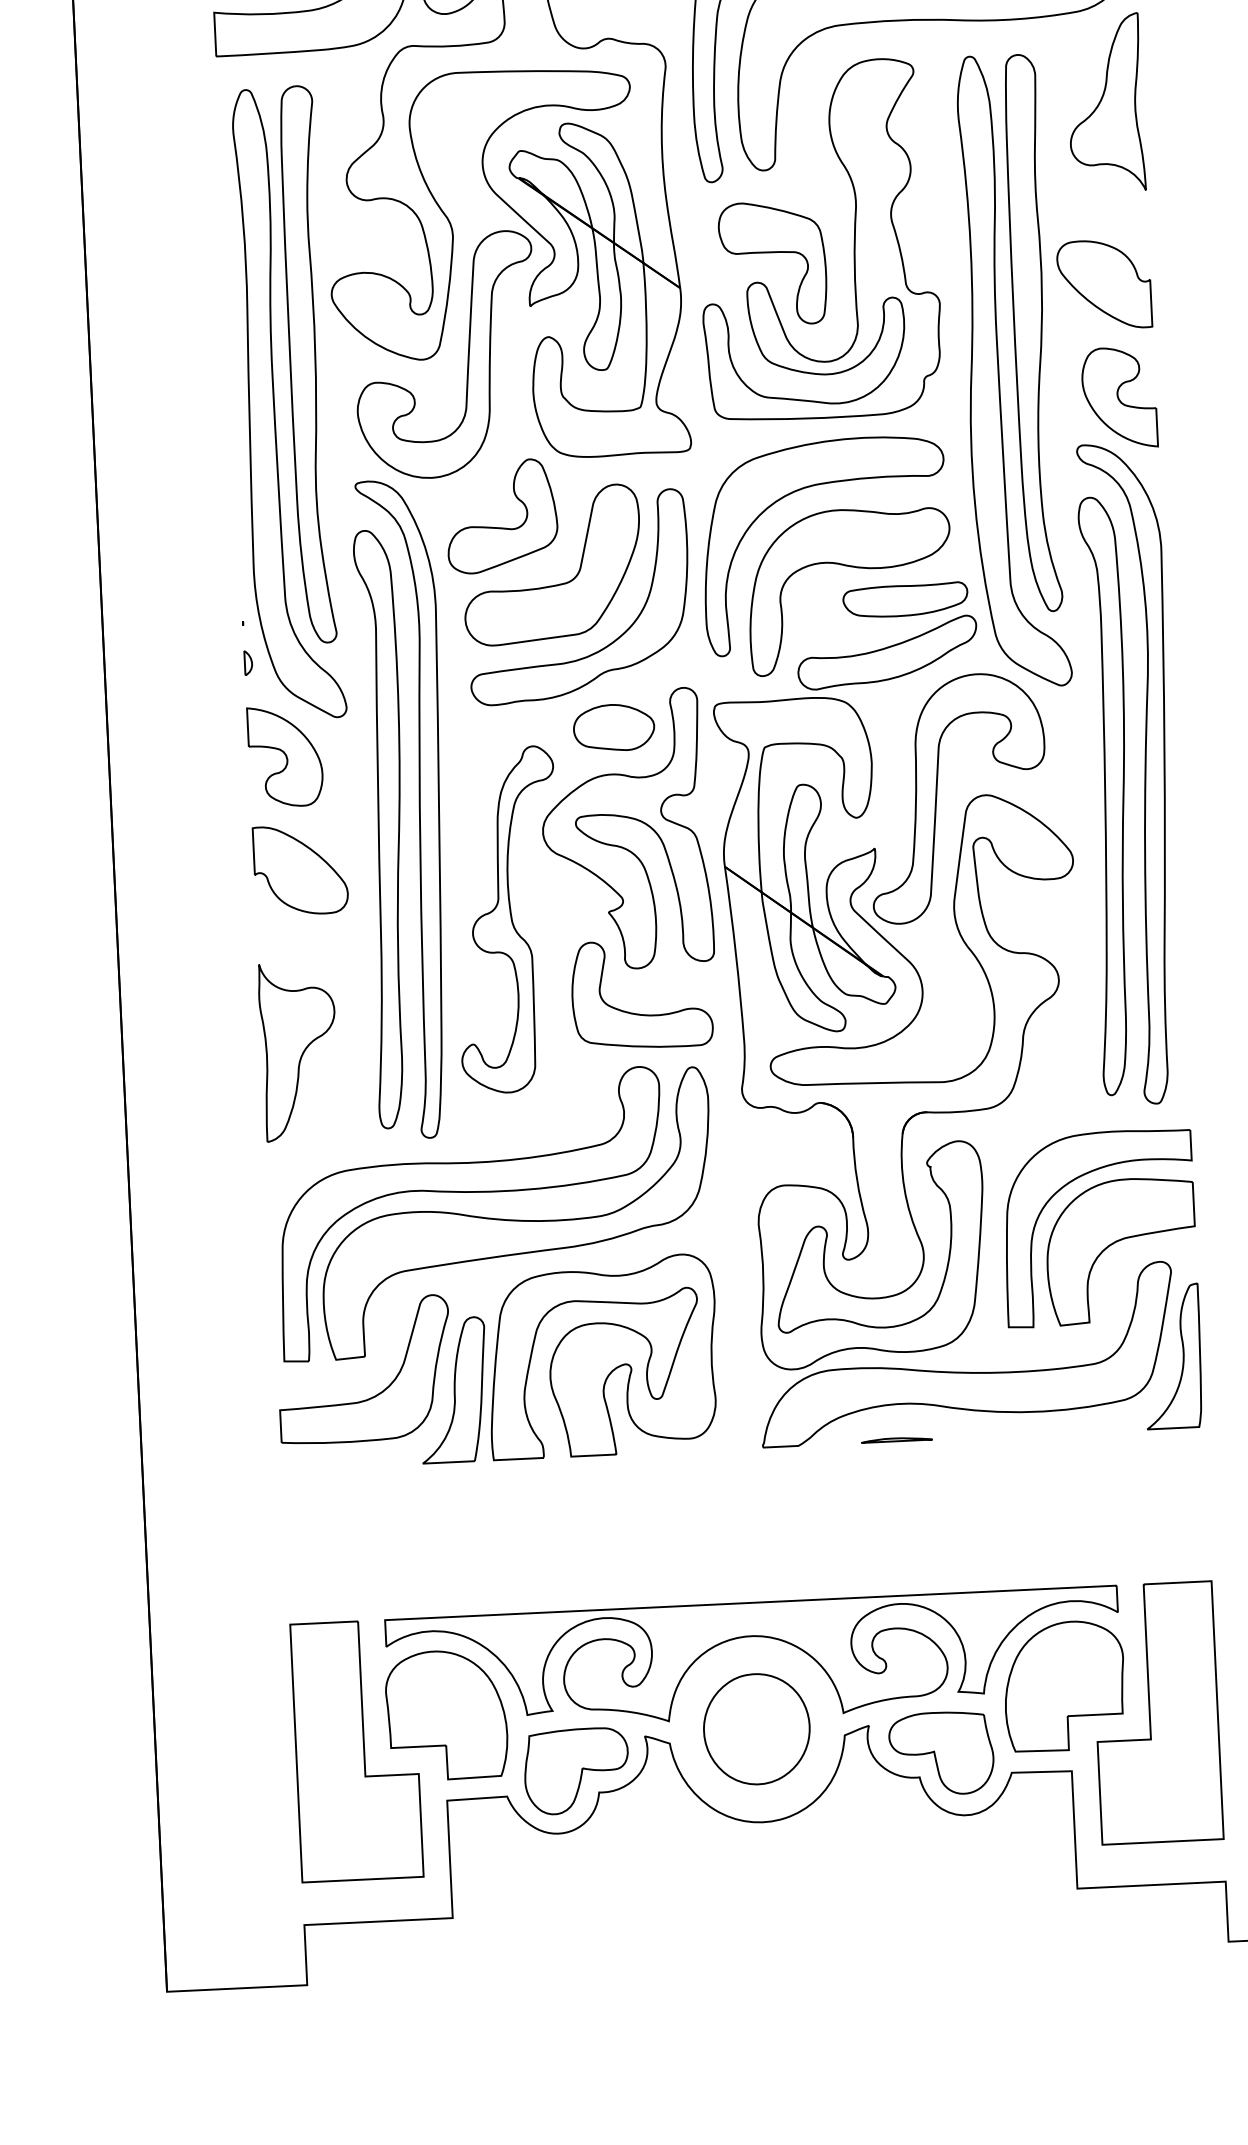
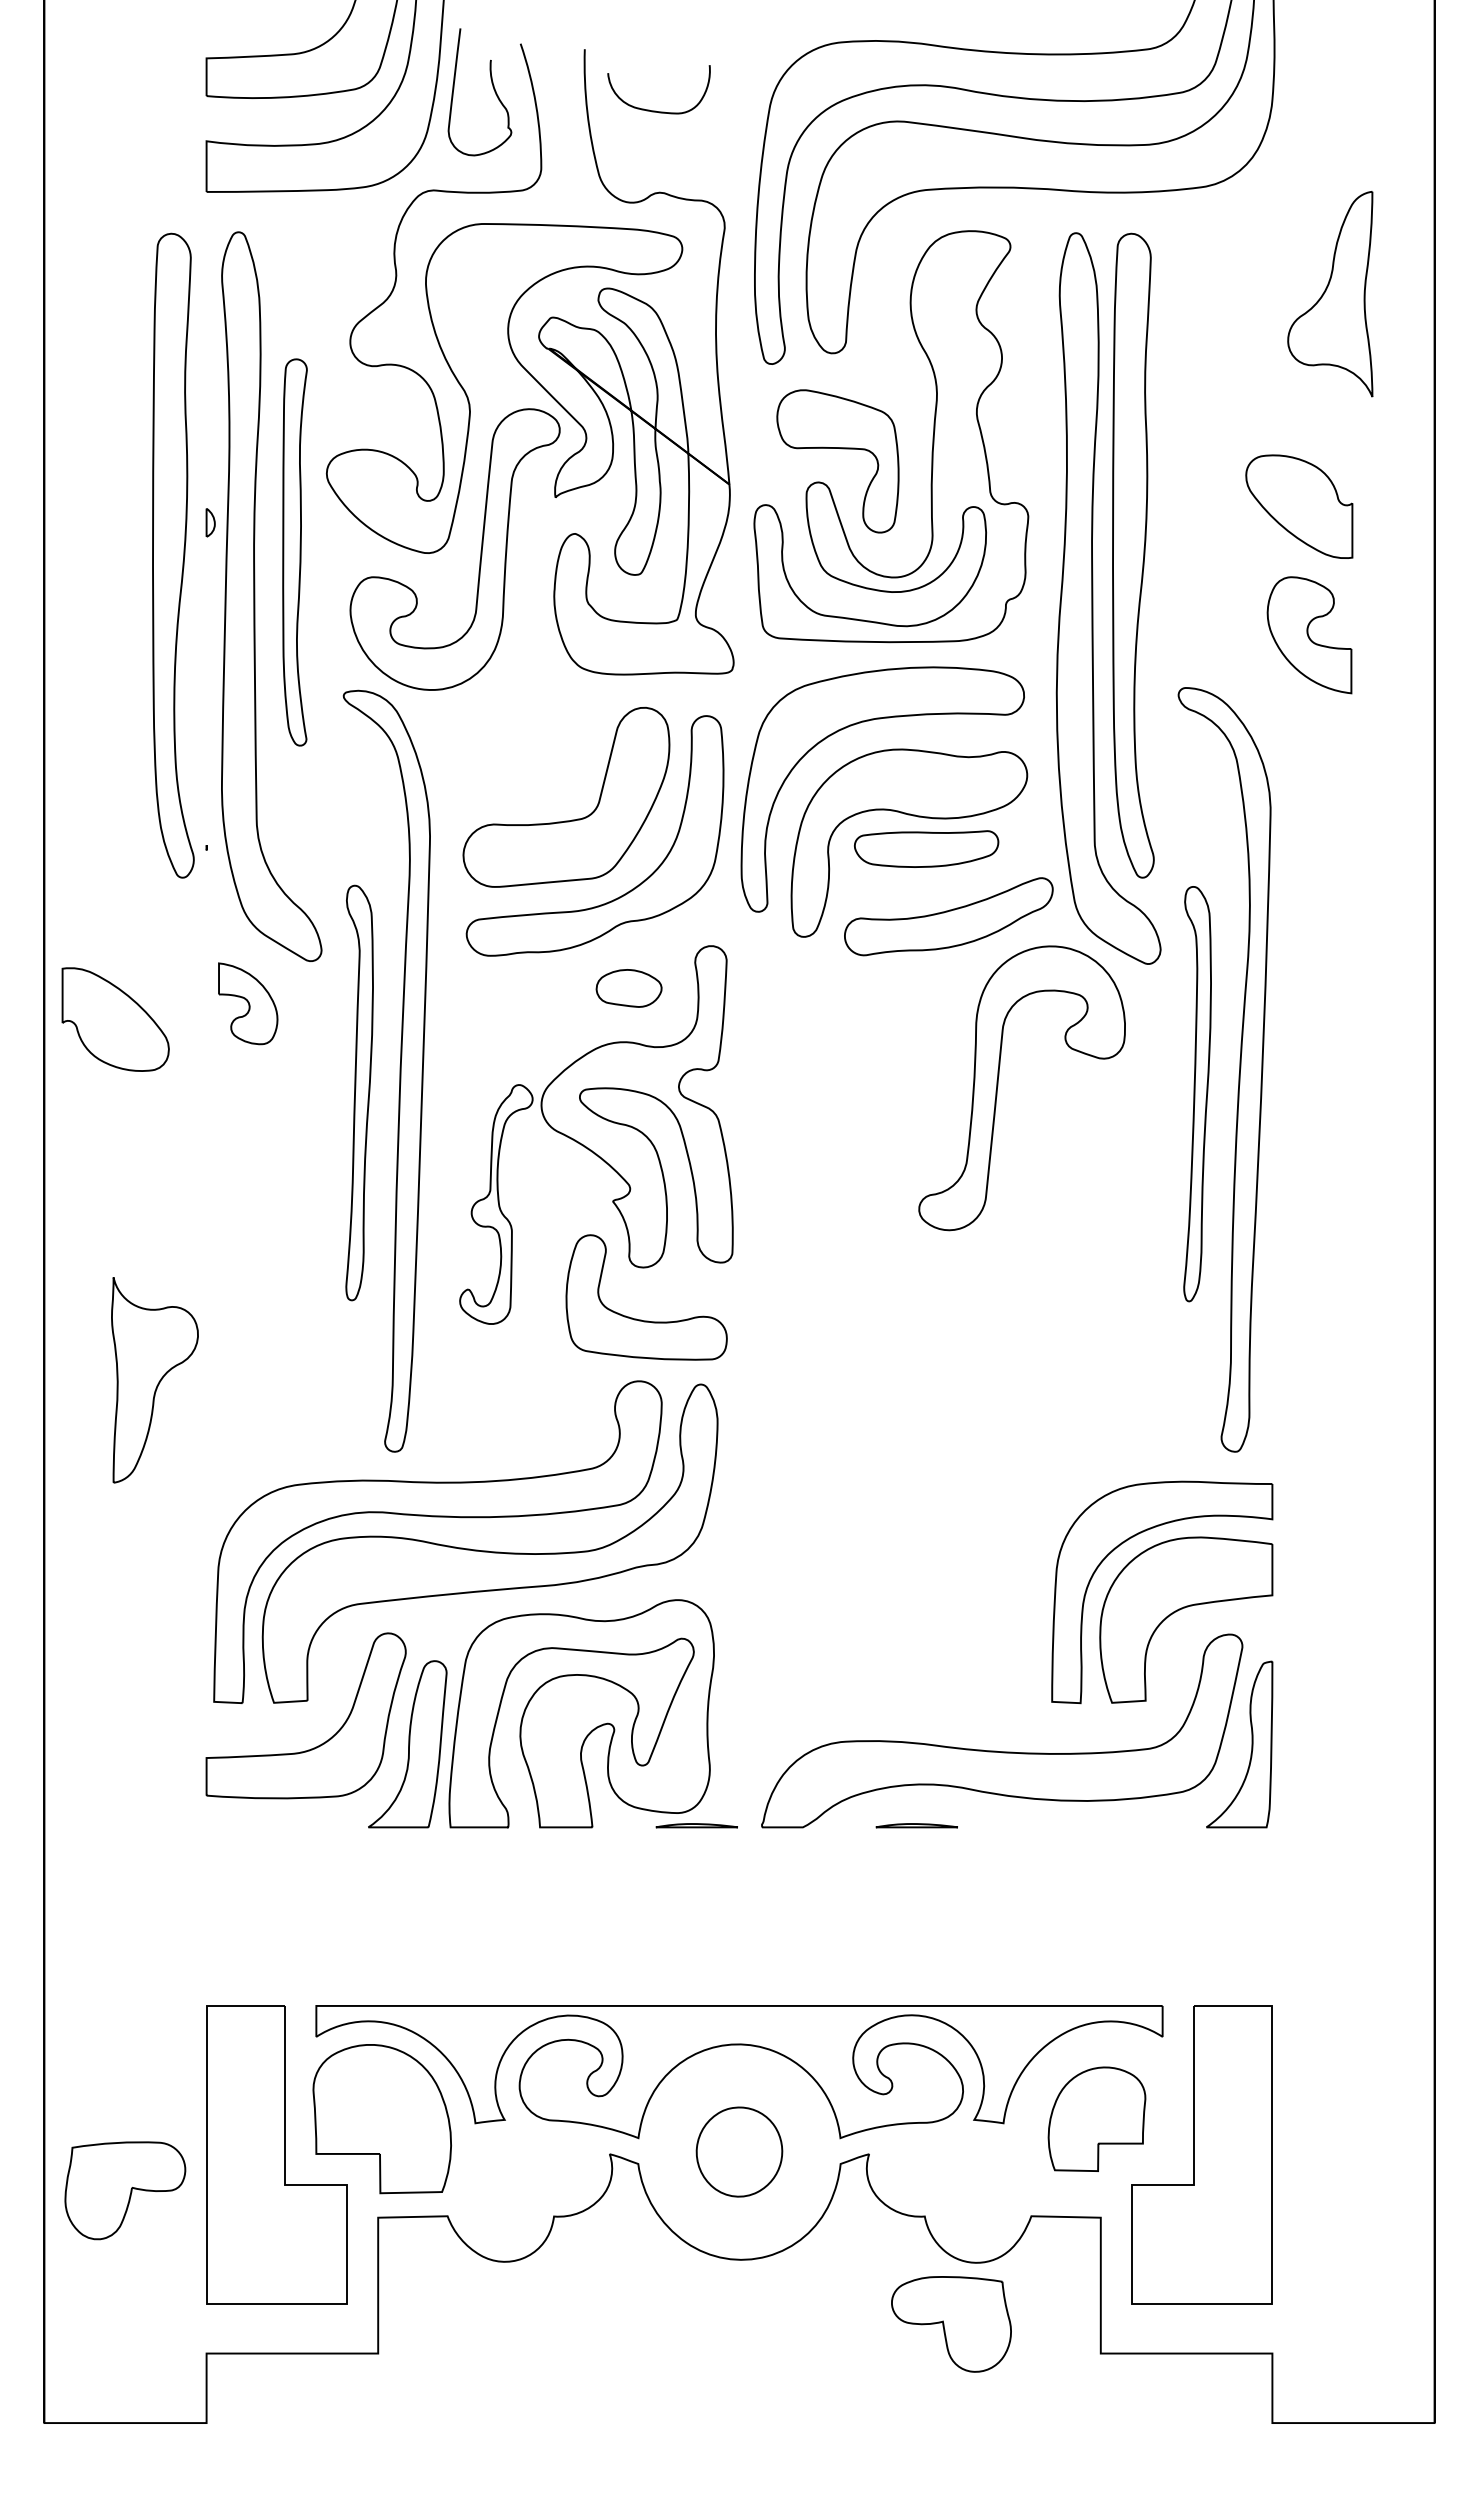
part: (1105, 103) -> (1330, 294), moved
part: (1104, 284) -> (1299, 506), moved
part: (306, 364) -> (294, 552), size x0.6
part: (202, 372) -> (173, 555), added
part: (1119, 398) -> (1309, 635), moved
part: (499, 527) -> (507, 750), removed
part: (905, 599) -> (926, 848), moved
part: (248, 662) -> (210, 522), moved
part: (613, 727) -> (628, 988), size x0.7
part: (284, 756) -> (247, 1003), size x0.7
part: (1109, 795) -> (1197, 1093), size x0.6
part: (385, 828) -> (359, 1092), size x0.6
part: (300, 870) -> (115, 1019), moved
part: (508, 919) -> (496, 1204), size x0.6
part: (904, 1028) -> (948, 1351), removed
part: (298, 1052) -> (154, 1380), moved
part: (706, 1448) -> (696, 1825), added
part: (1064, 1686) -> (1096, 2119), size x0.7
part: (756, 1728) -> (739, 2151), size x0.7
part: (941, 1753) -> (951, 2324), moved
part: (576, 1770) -> (125, 2190), moved

